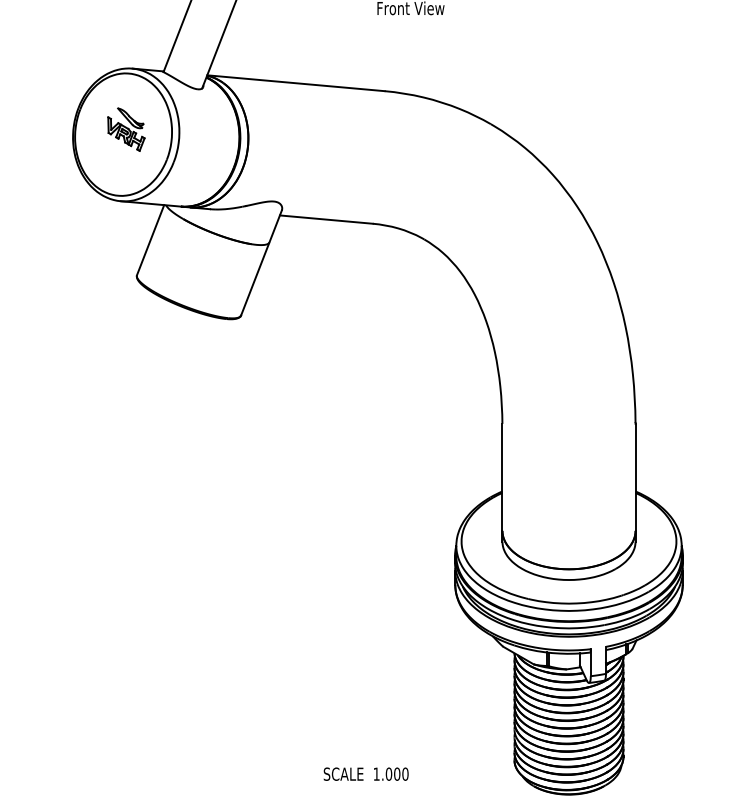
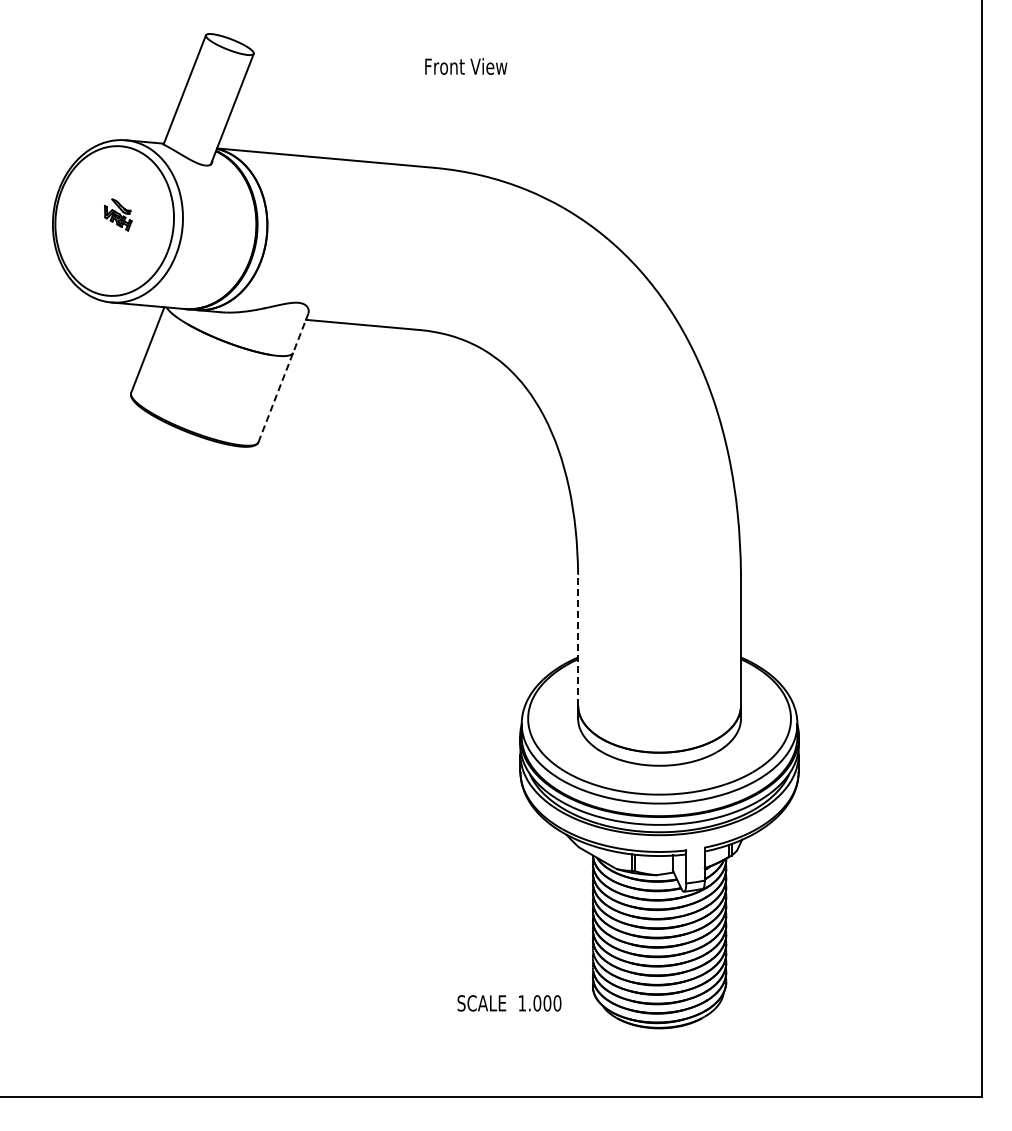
part: (126, 129) -> (118, 214), size x0.6
line: (261, 263) -> (283, 378), solid -> dashed
line: (502, 476) -> (578, 639), solid -> dashed
text: (366, 774) -> (509, 1003), moved

